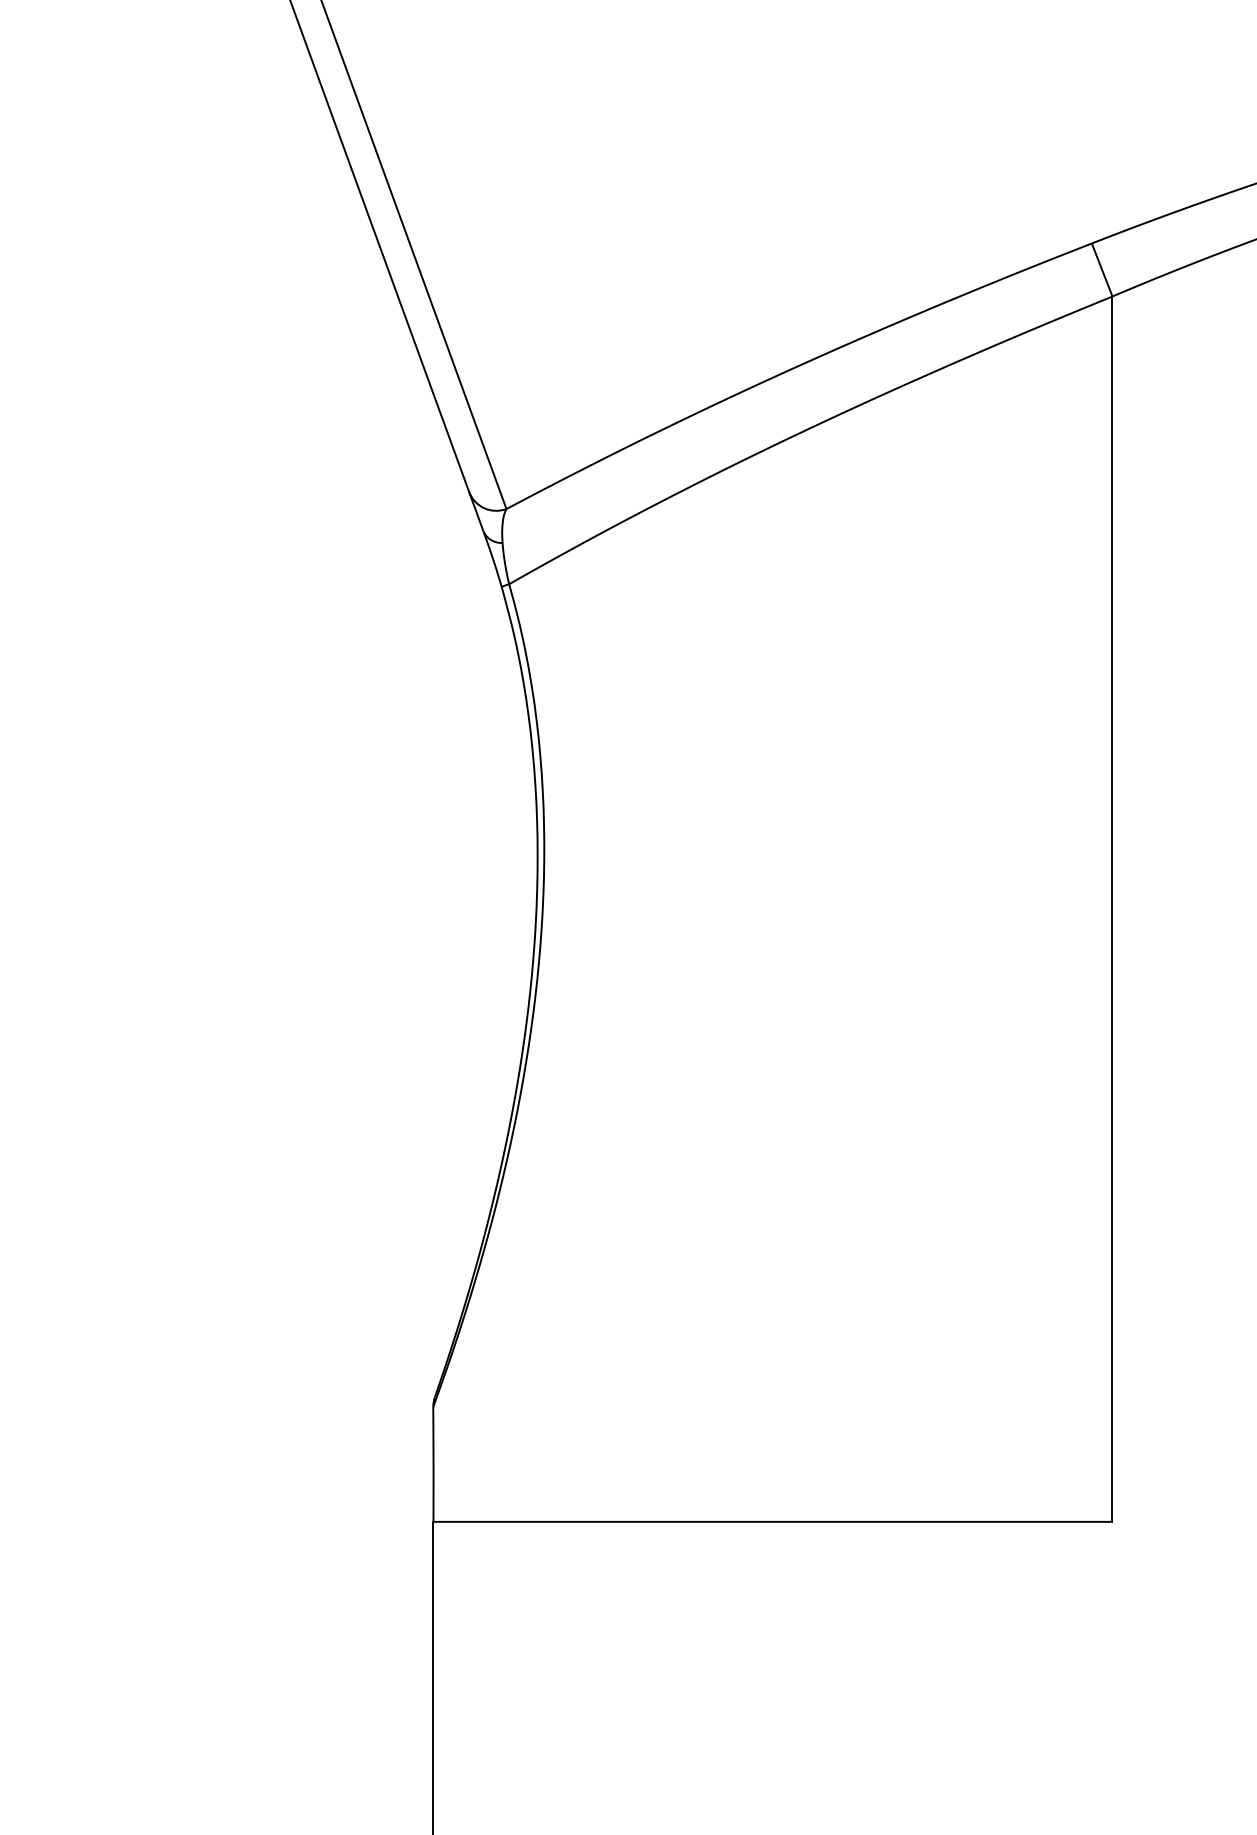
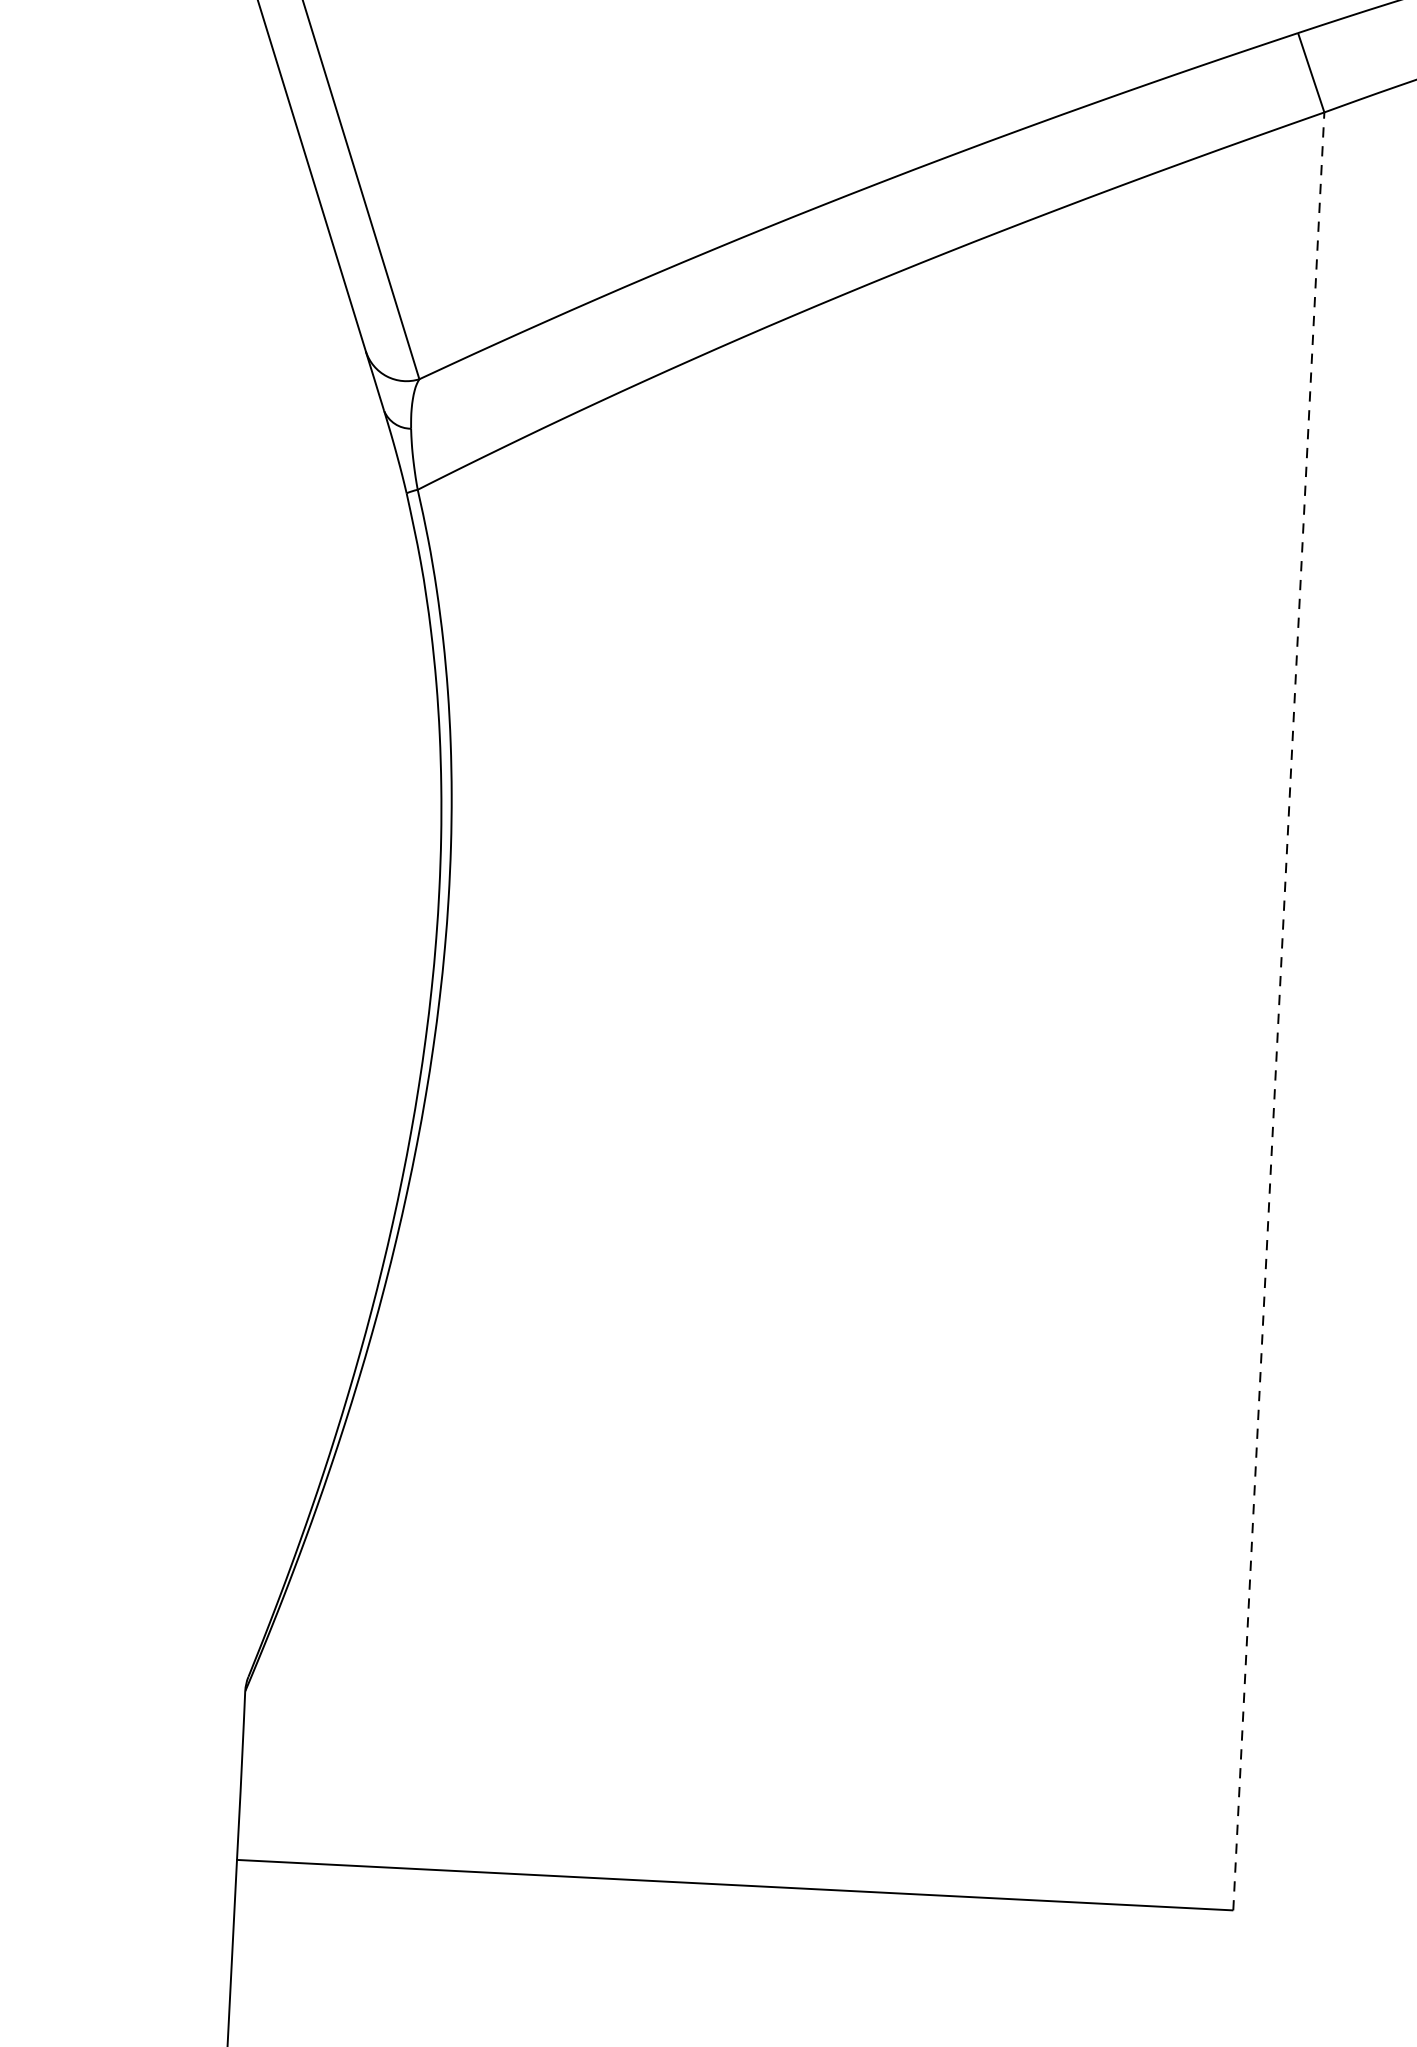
line: (1112, 909) -> (1278, 1011), solid -> dashed

